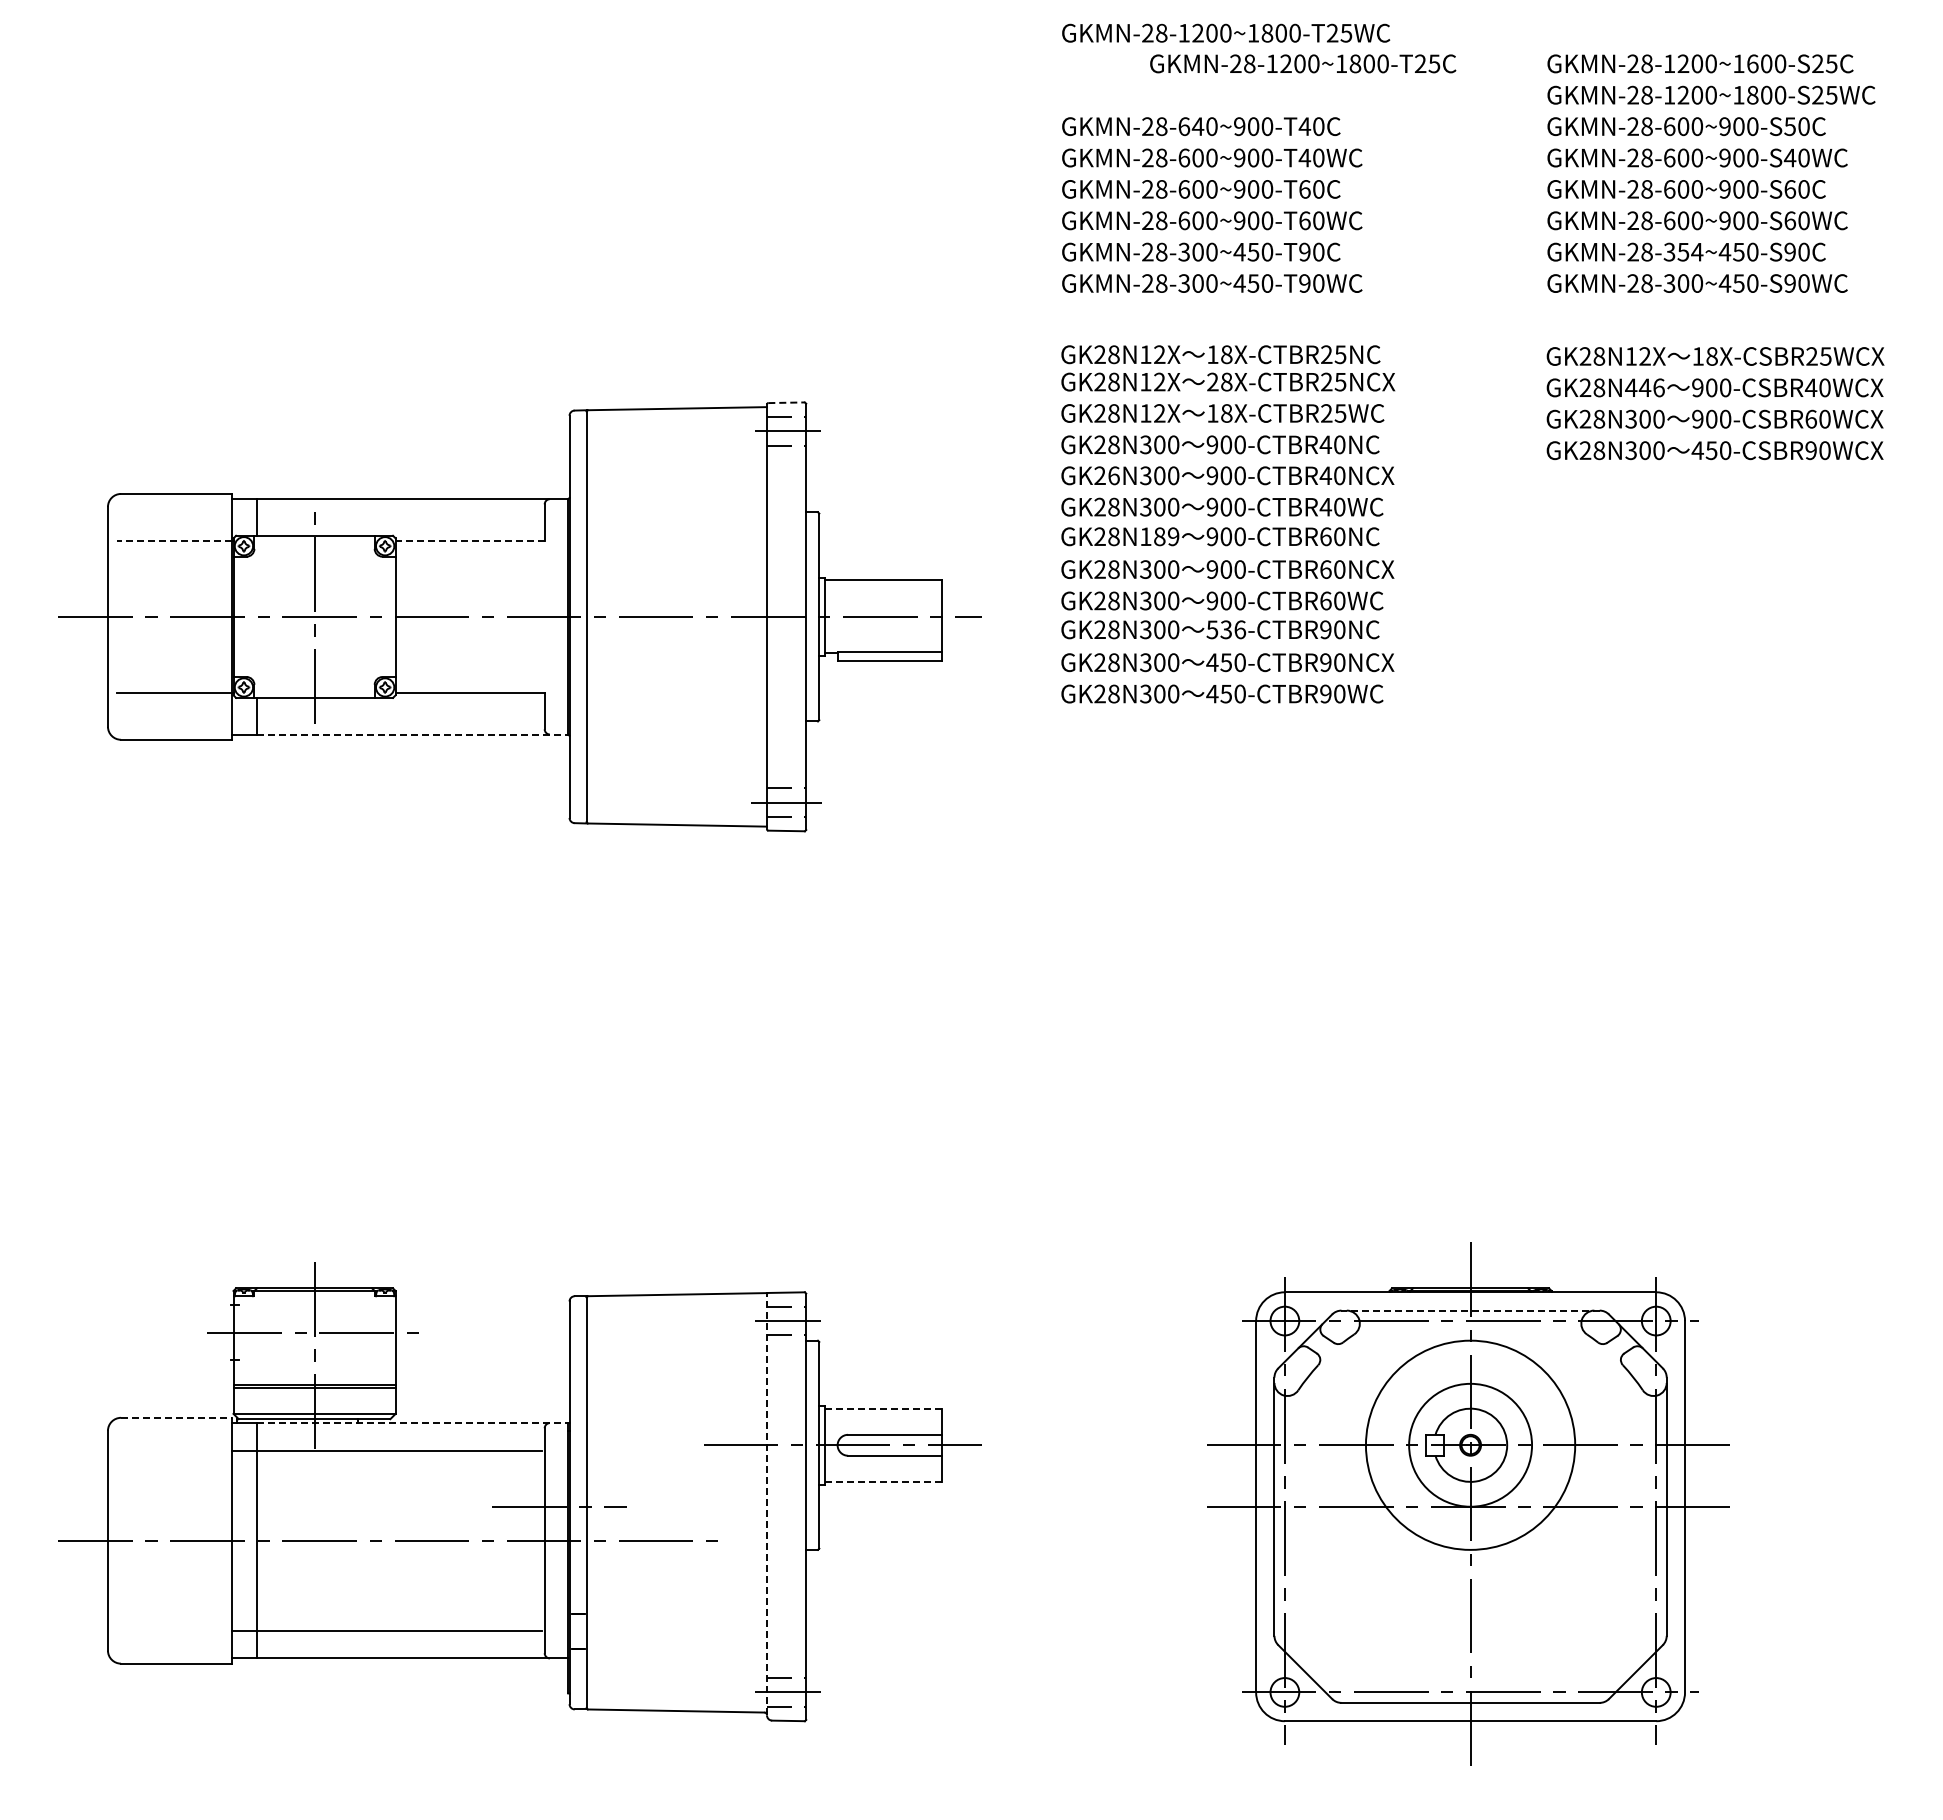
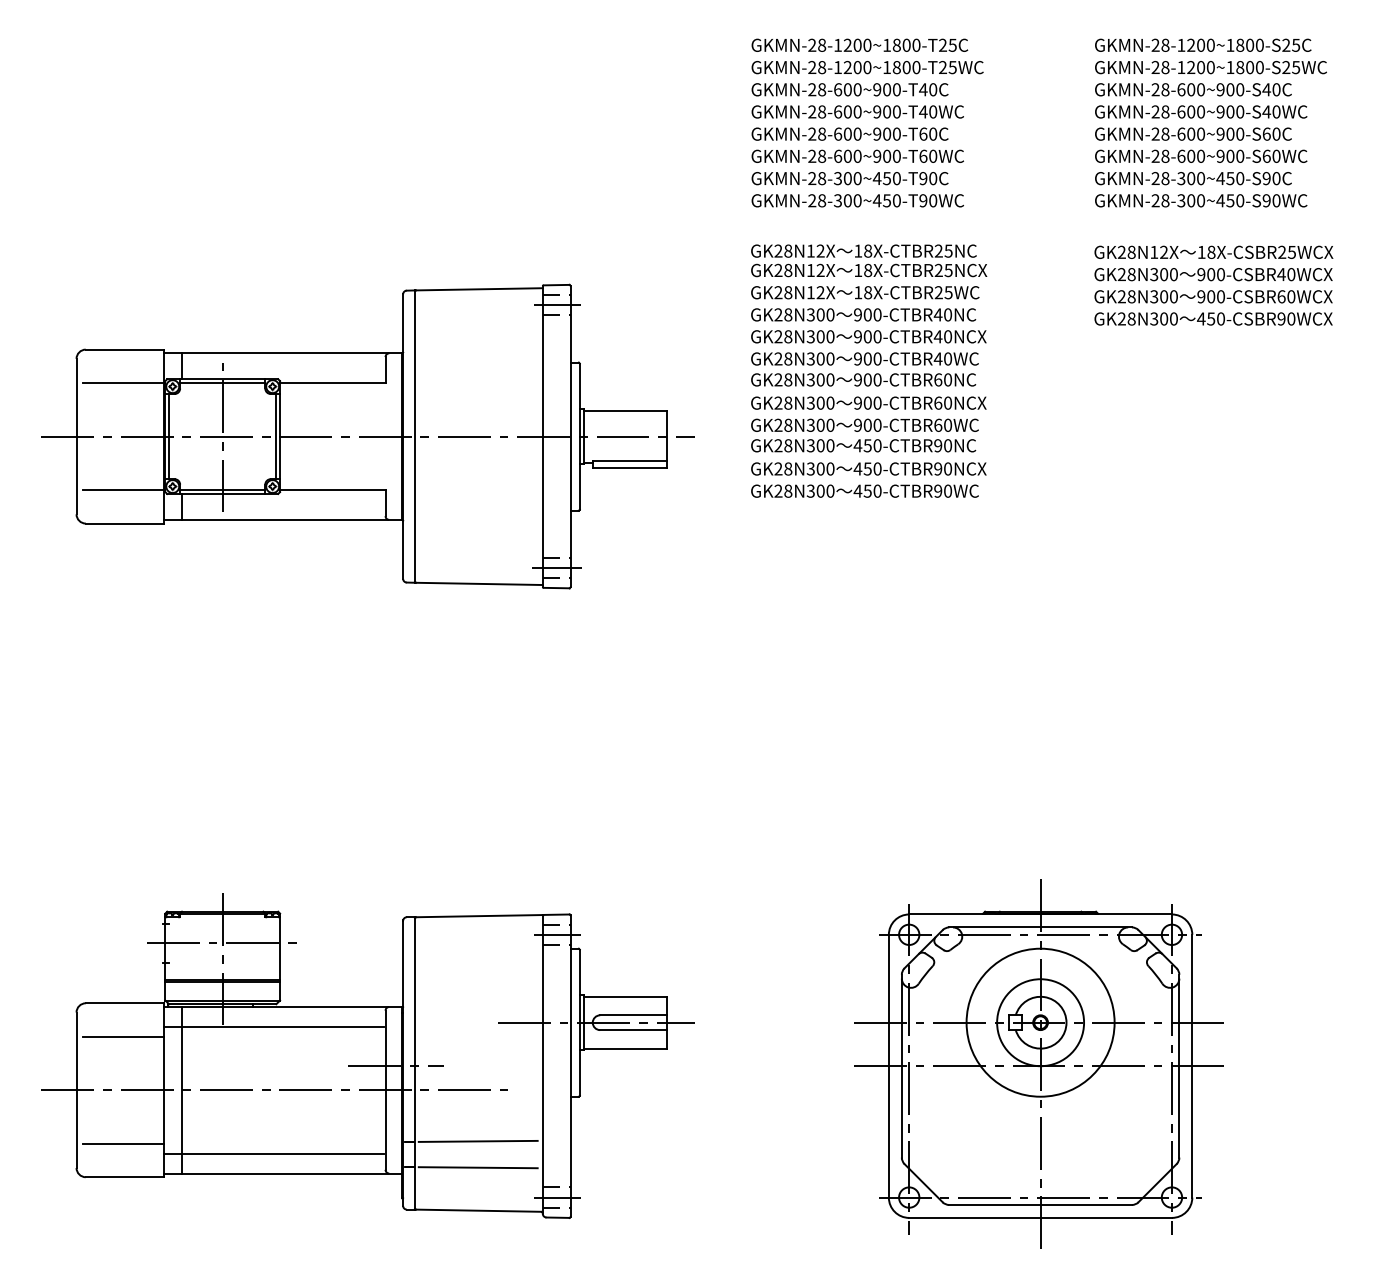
text: (1226, 32) -> (867, 67), moved
text: (1303, 63) -> (860, 45), moved
text: (1752, 63) -> (1240, 45), GKMN-28-1200~1600-S25C -> GKMN-28-1200~1800-S25C
text: (1197, 126) -> (847, 89), GKMN-28-640~900-T40C -> GKMN-28-600~900-T40C
text: (1789, 126) -> (1266, 89), GKMN-28-600~900-S50C -> GKMN-28-600~900-S40C
text: (1690, 251) -> (1196, 178), GKMN-28-354~450-S90C -> GKMN-28-300~450-S90C
text: (1212, 381) -> (858, 270), 28X-CTBR25NCX -> 18X-CTBR25NCX
text: (1644, 387) -> (1163, 274), GK28N446 -> GK28N300
line: (787, 402) -> (557, 284), dashed -> solid
text: (1113, 475) -> (787, 336), GK26N300 -> GK28N300
text: (1159, 536) -> (820, 379), GK28N189 -> GK28N300
line: (174, 541) -> (123, 383), dashed -> solid
line: (314, 541) -> (222, 383), added
line: (470, 541) -> (333, 383), dashed -> solid
line: (238, 616) -> (168, 436), added
line: (390, 616) -> (276, 436), added
text: (1226, 629) -> (867, 445), 536-CTBR90NC -> 450-CTBR90NC
line: (314, 692) -> (222, 490), added
line: (412, 734) -> (292, 519), dashed -> solid
line: (1470, 1310) -> (1040, 927), dashed -> solid
line: (883, 1408) -> (625, 996), dashed -> solid
line: (176, 1417) -> (125, 1003), dashed -> solid
line: (412, 1423) -> (292, 1007), dashed -> solid
line: (174, 1464) -> (123, 1036), added
line: (883, 1481) -> (625, 1048), dashed -> solid
line: (767, 1503) -> (543, 1063), dashed -> solid
line: (675, 1612) -> (478, 1141), added
line: (174, 1616) -> (123, 1143), added
line: (675, 1649) -> (478, 1167), added

